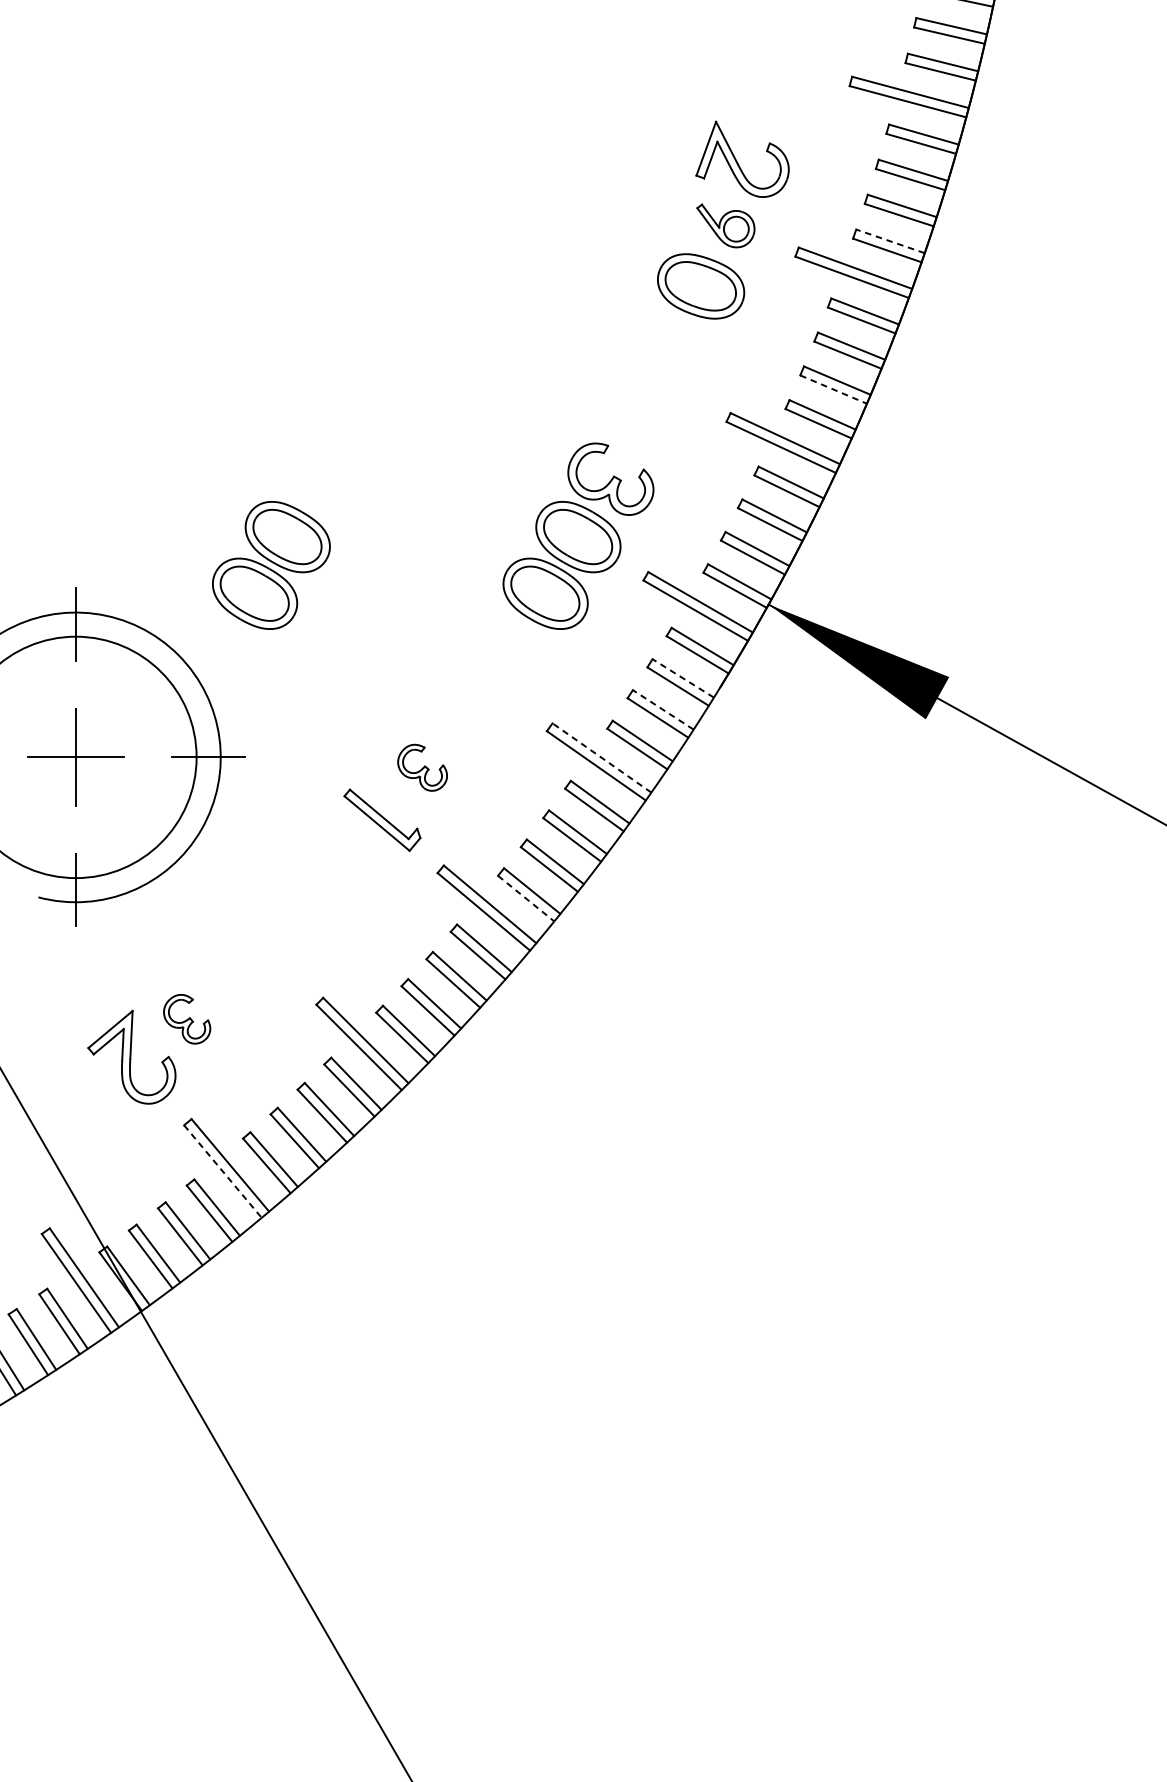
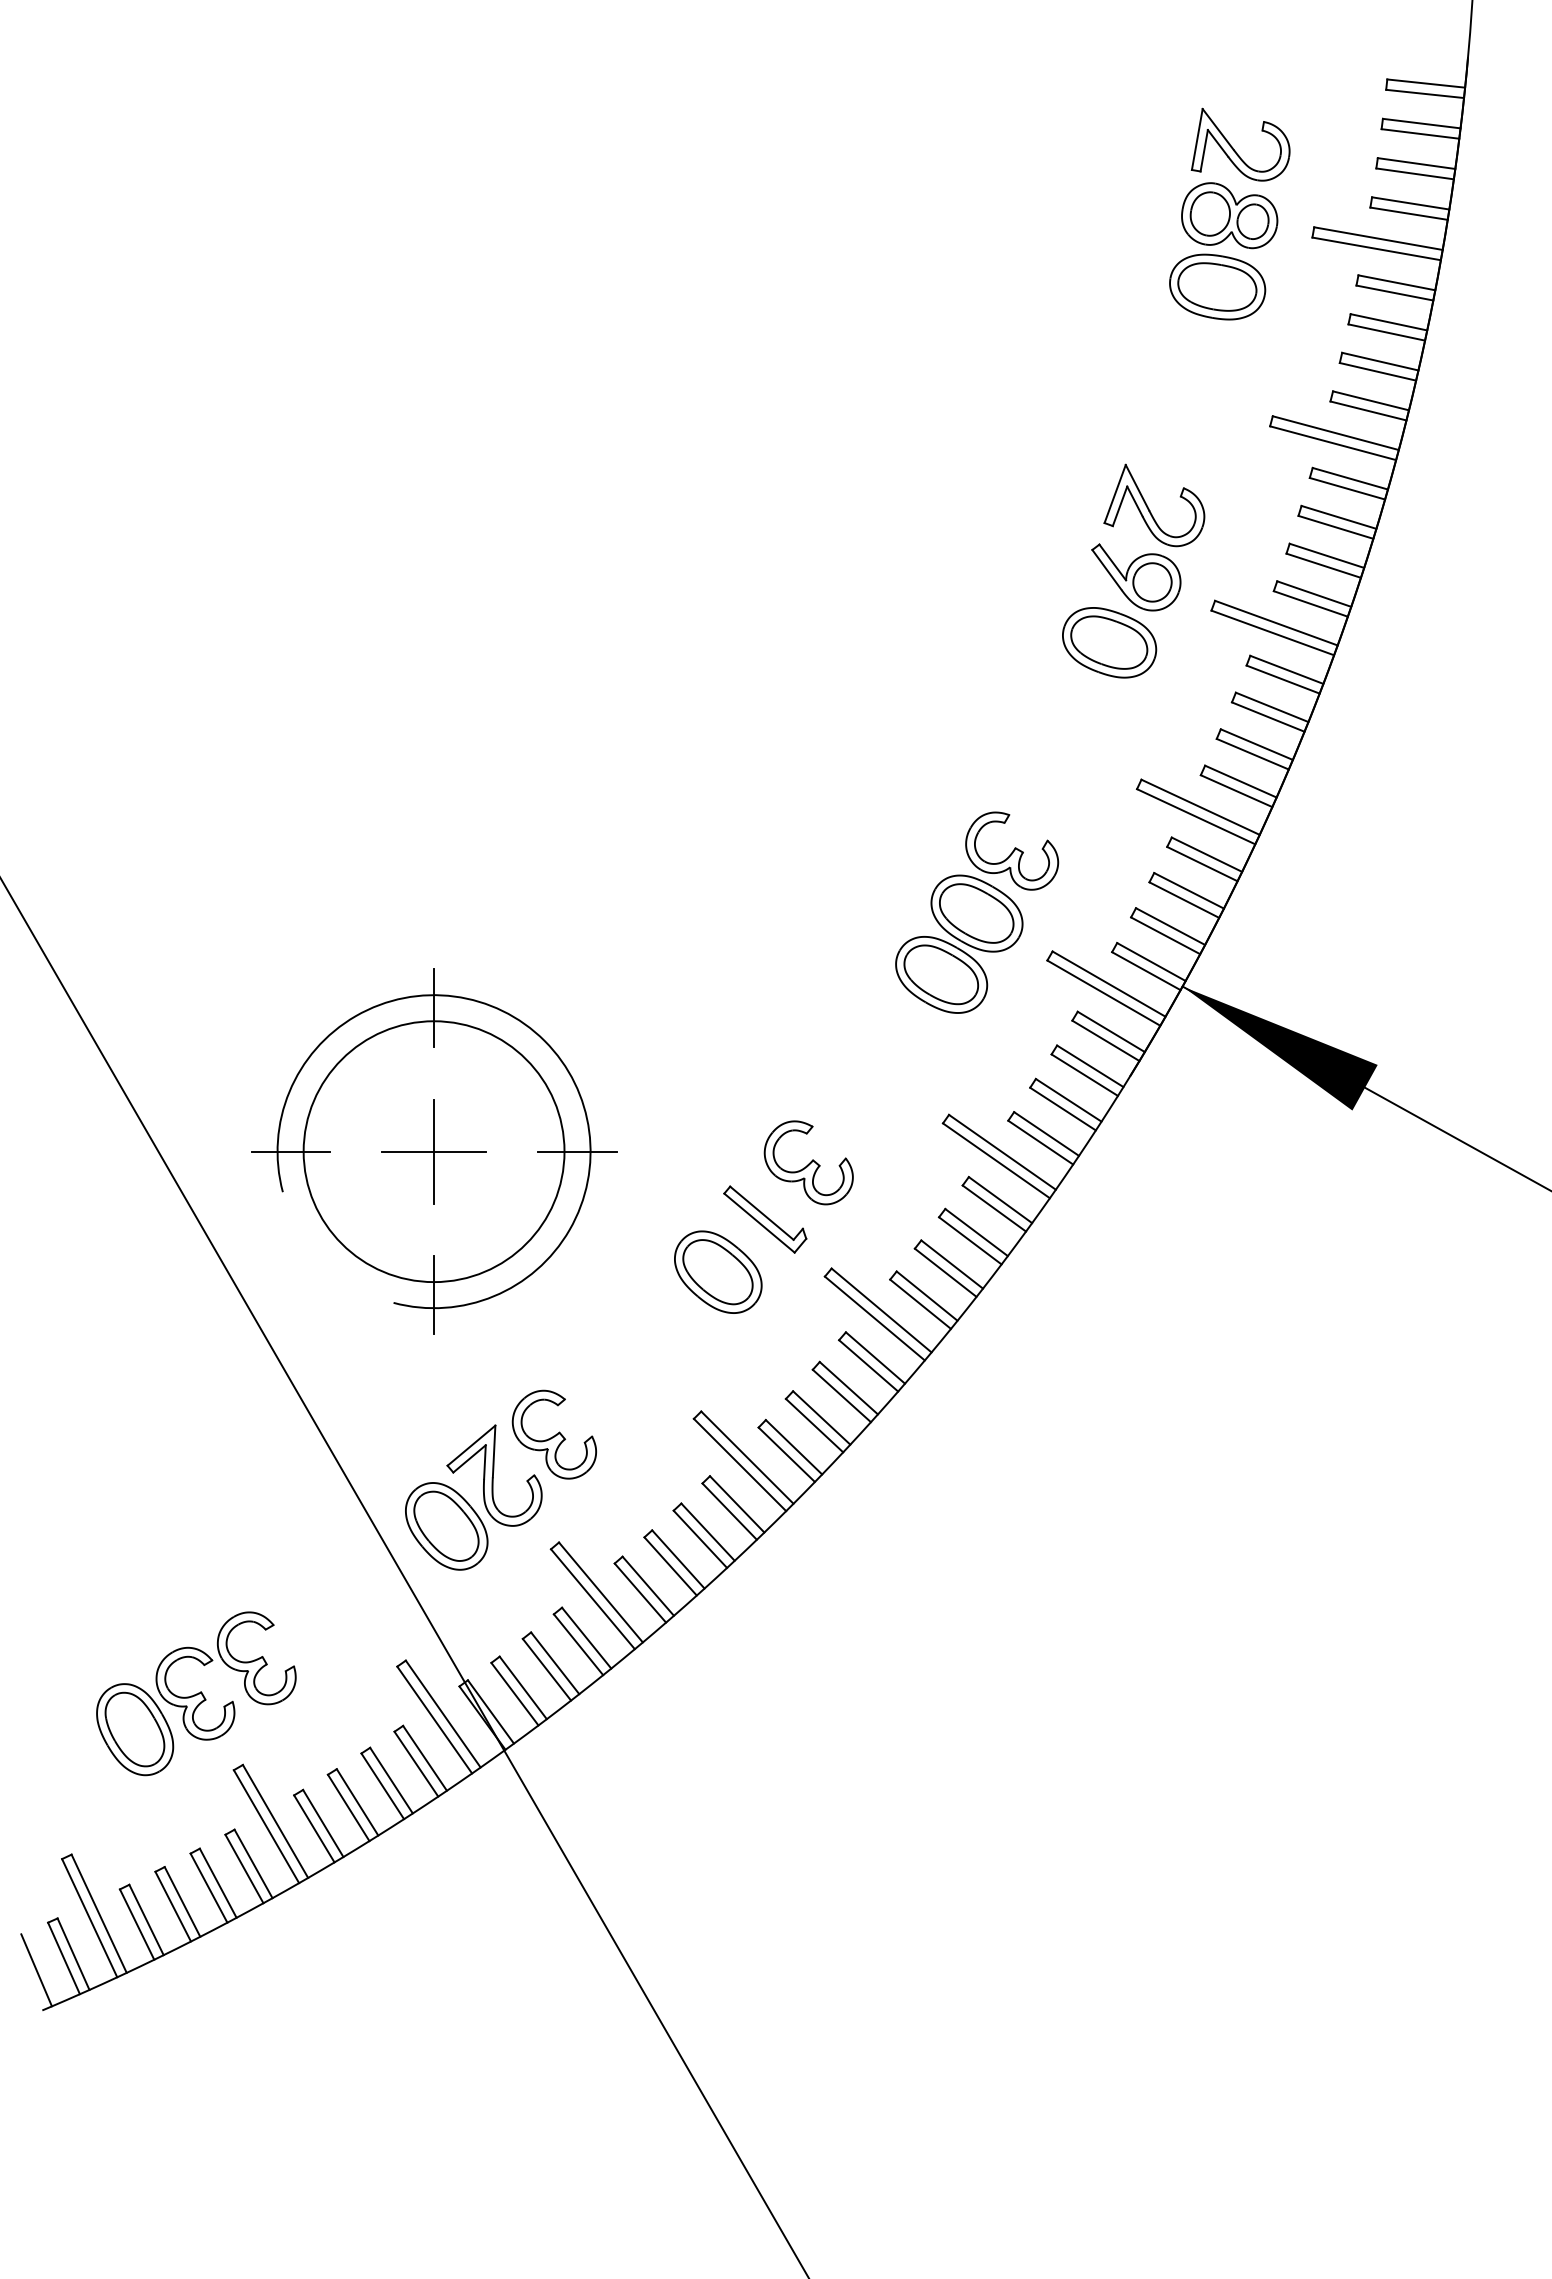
part: (726, 226) -> (1136, 577), size x1.43
line: (889, 240) -> (1313, 593), dashed -> solid
line: (834, 389) -> (1253, 754), dashed -> solid
part: (271, 564) -> (645, 943), removed
line: (682, 678) -> (1089, 1066), dashed -> solid
line: (663, 710) -> (1068, 1100), dashed -> solid
line: (601, 758) -> (1002, 1152), dashed -> solid
part: (422, 767) -> (808, 1162), size x1.67
part: (339, 868) -> (718, 1271), added
line: (526, 898) -> (920, 1304), dashed -> solid
part: (186, 1019) -> (553, 1434), size x1.67
part: (87, 1104) -> (446, 1526), added
line: (223, 1171) -> (593, 1599), dashed -> solid

